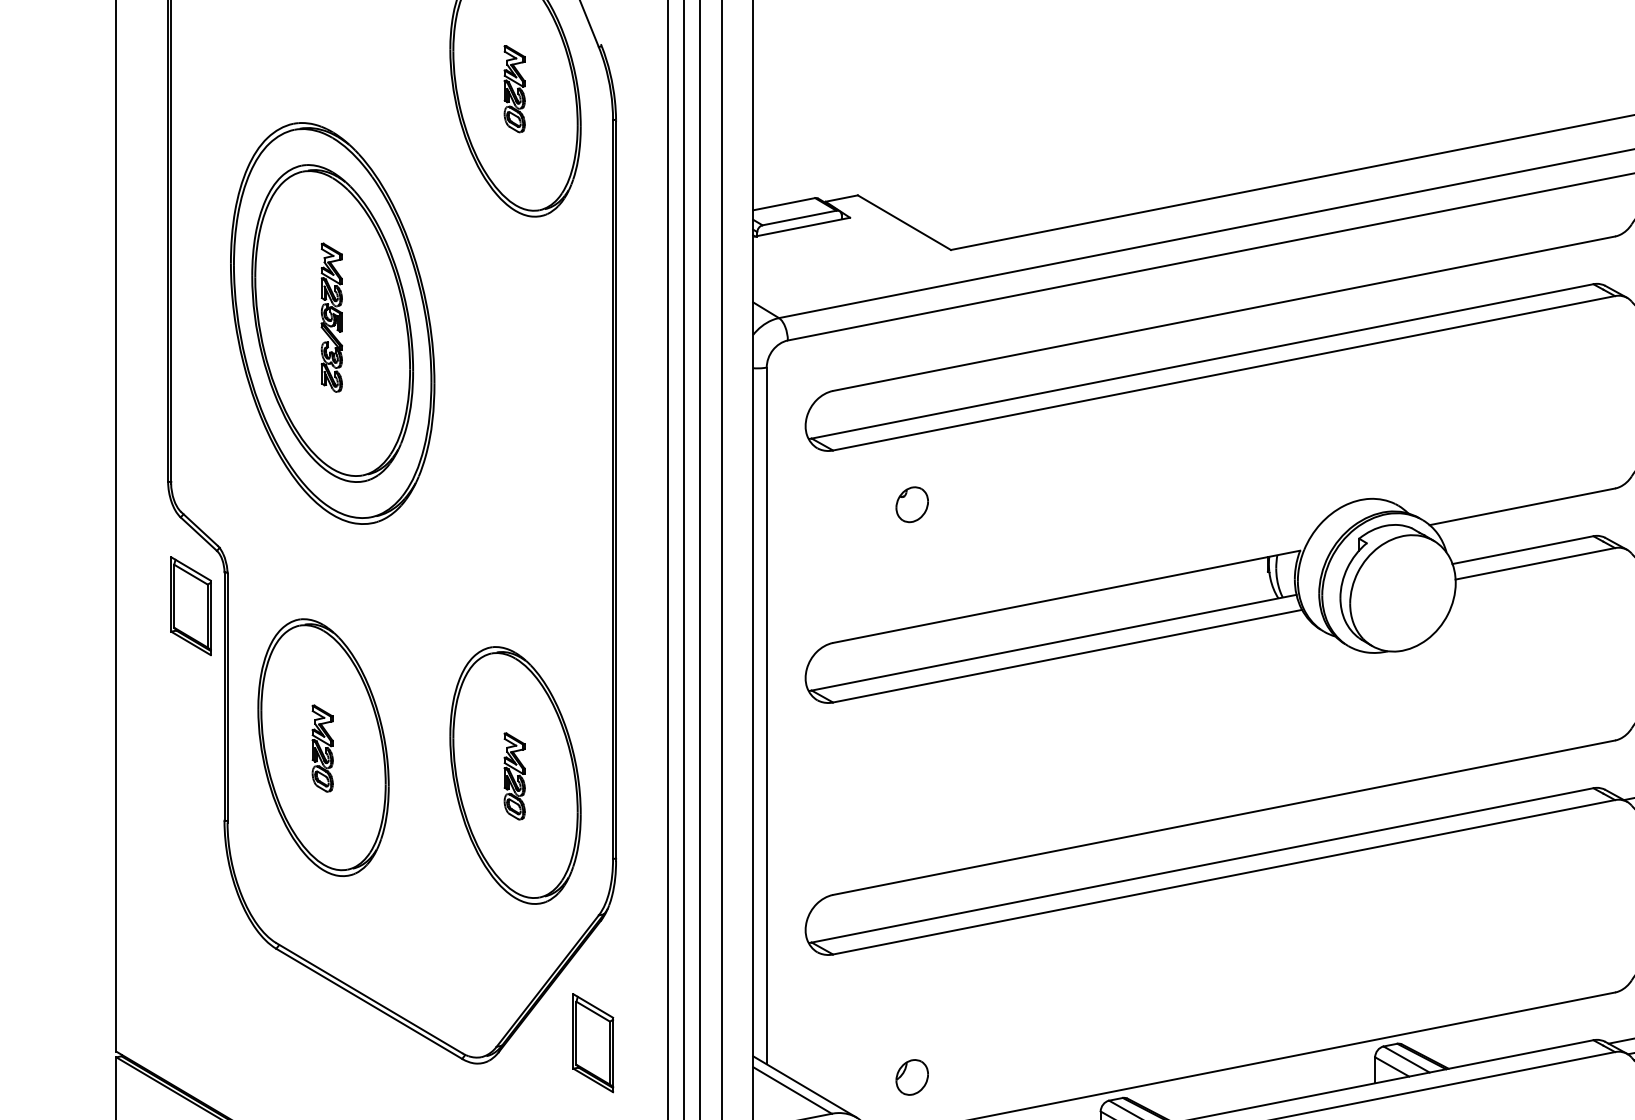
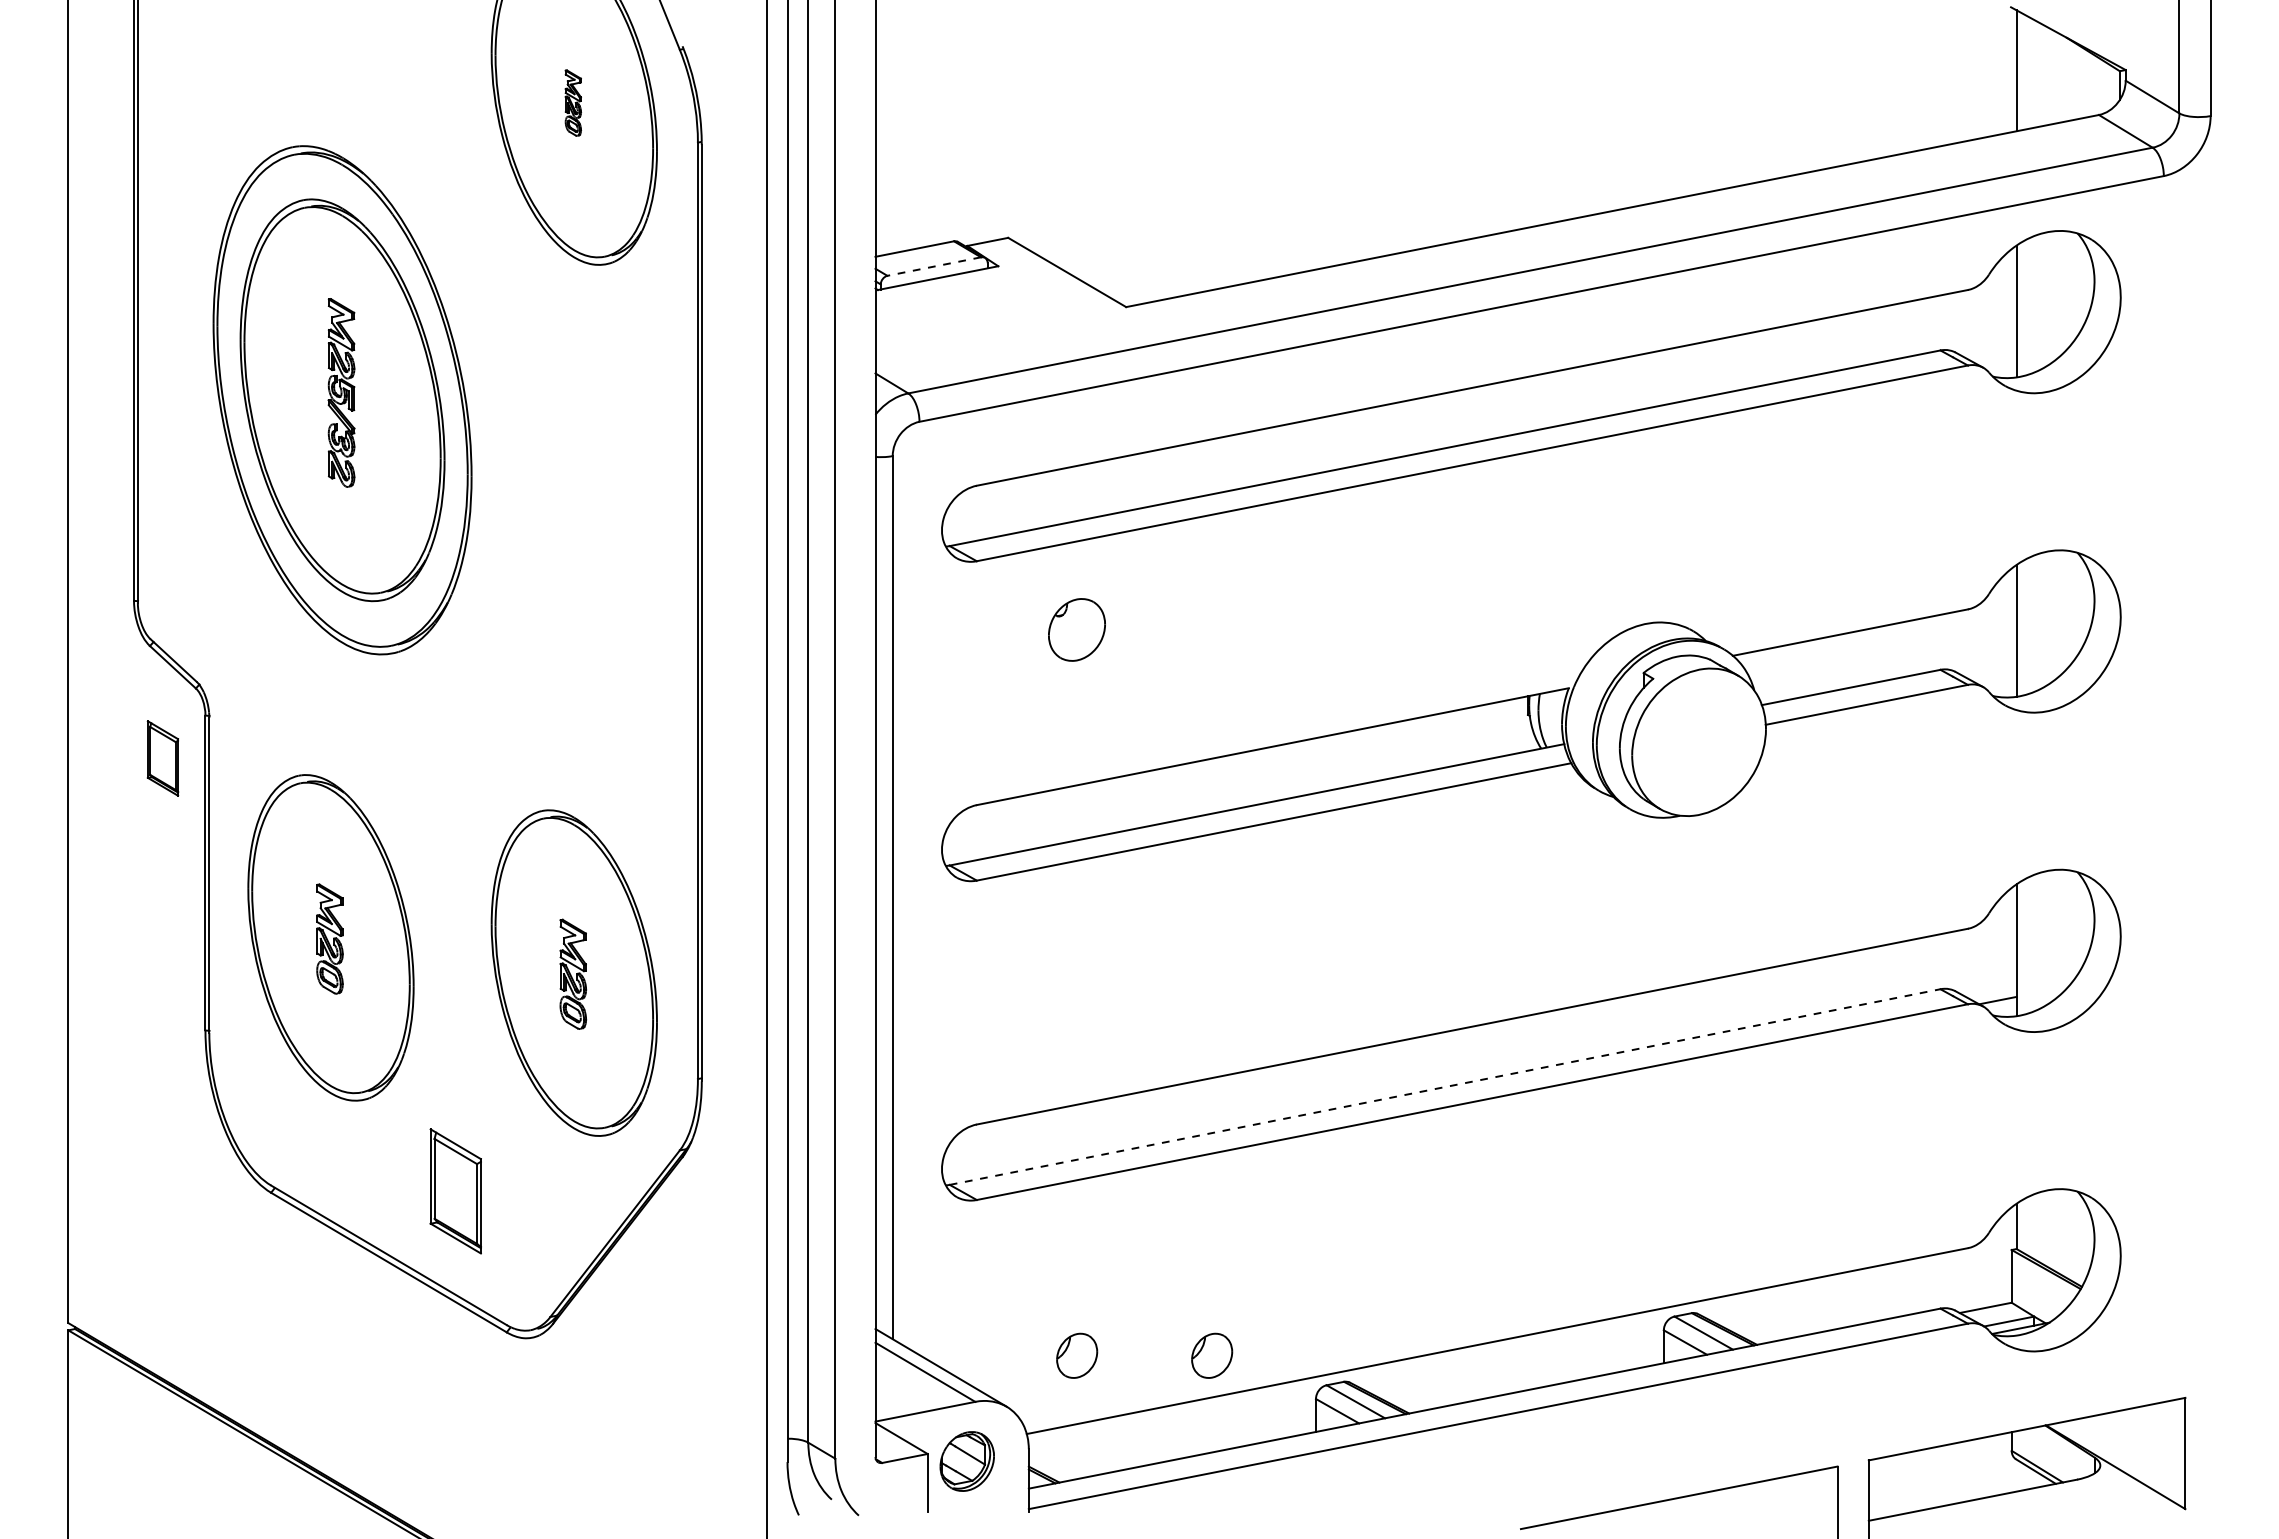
part: (514, 88) -> (573, 102), size x0.6
line: (799, 217) -> (934, 266), solid -> dashed
part: (912, 504) -> (1077, 629), size x1.4
part: (190, 606) -> (162, 758), size x0.6
line: (1202, 865) -> (1445, 1087), solid -> dashed
part: (592, 1043) -> (455, 1191), moved
part: (1019, 1077) -> (1212, 1355), added

